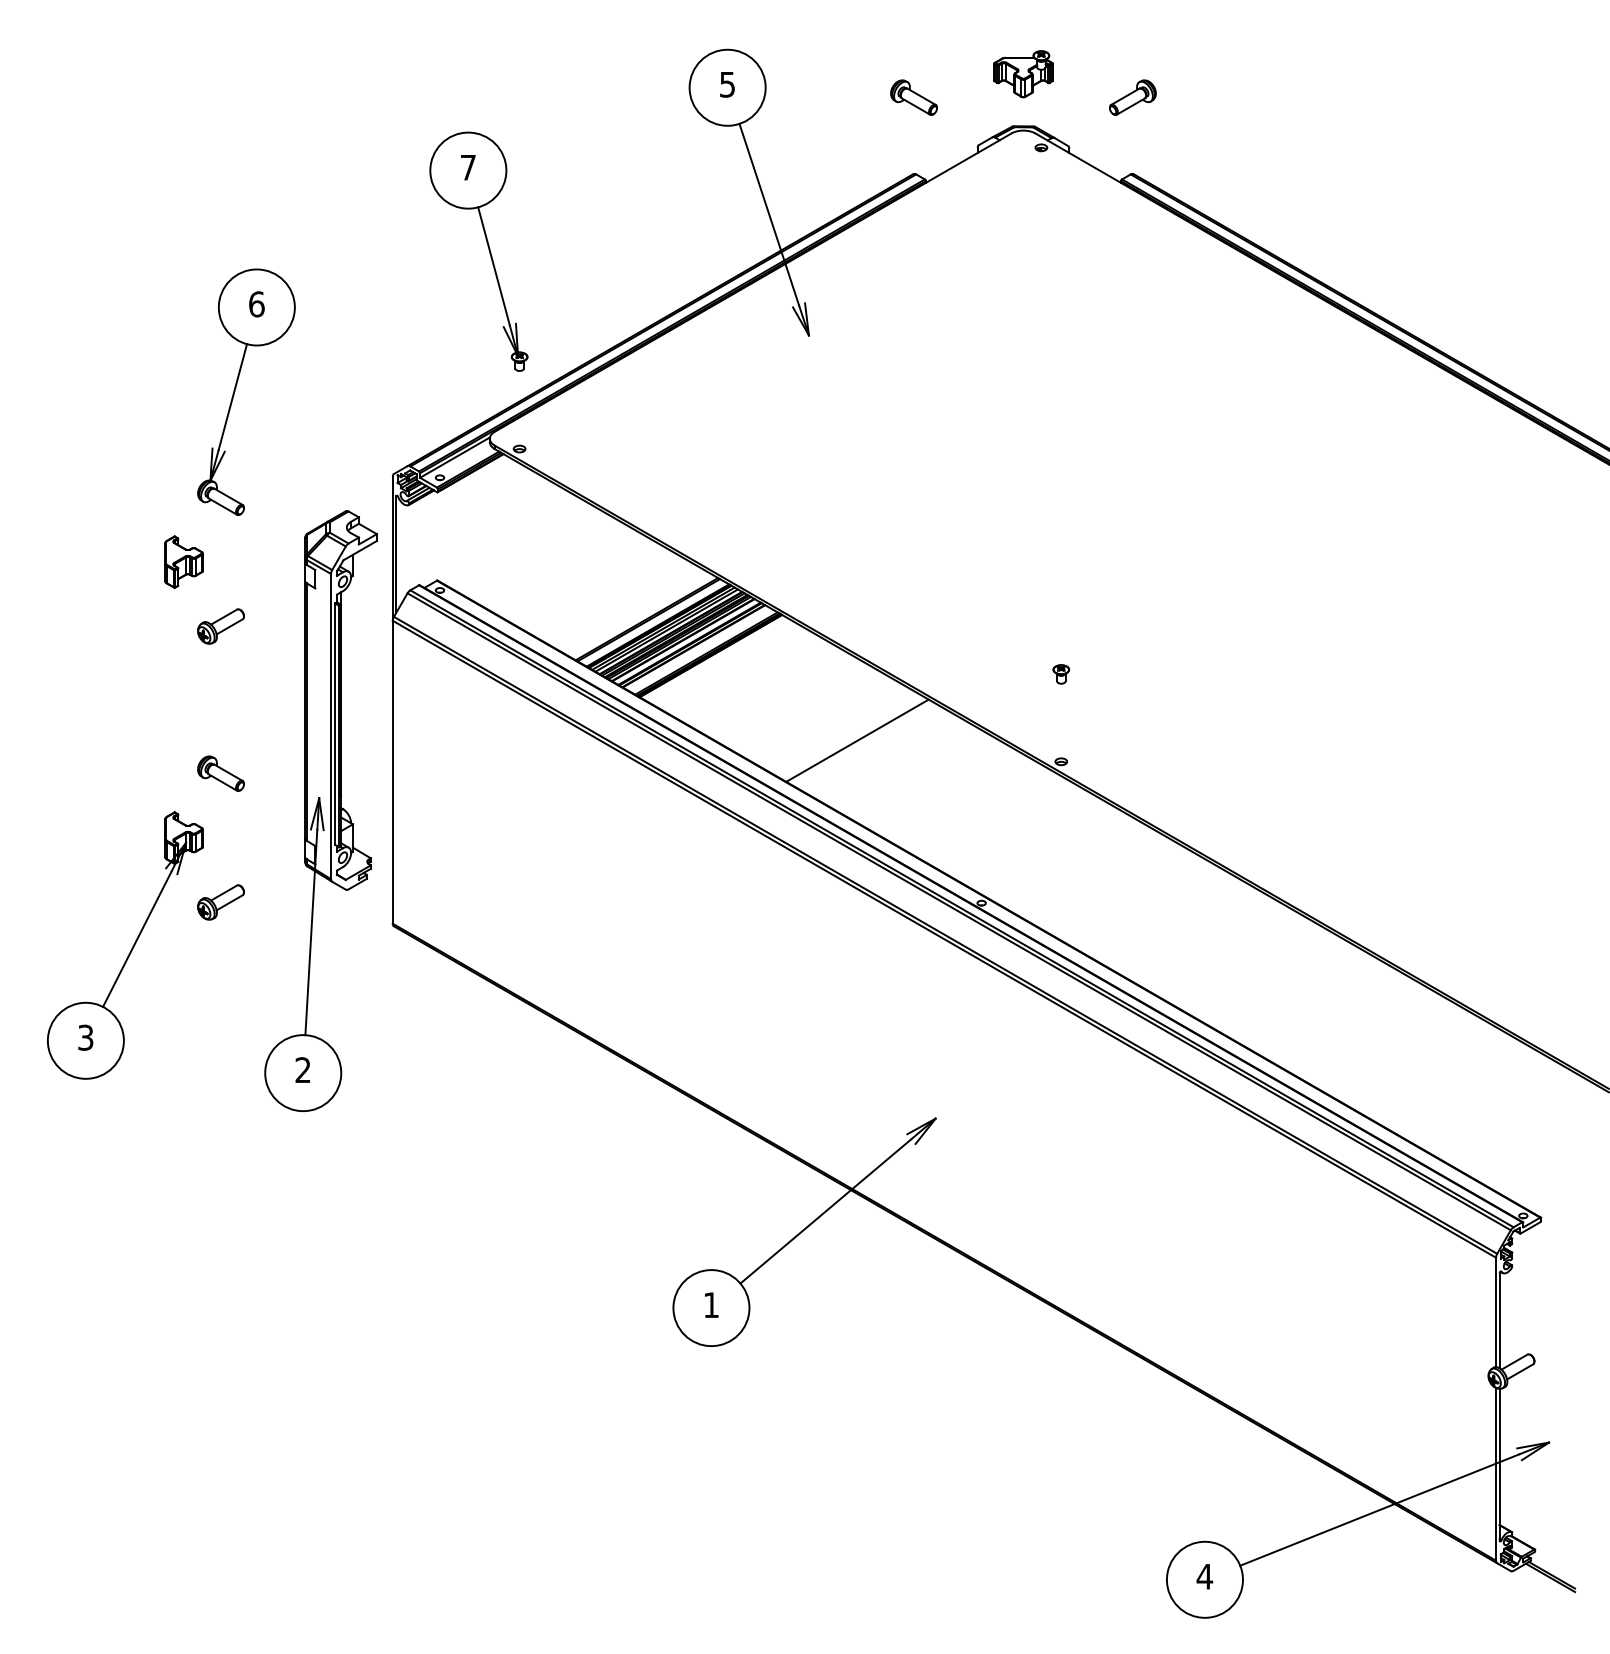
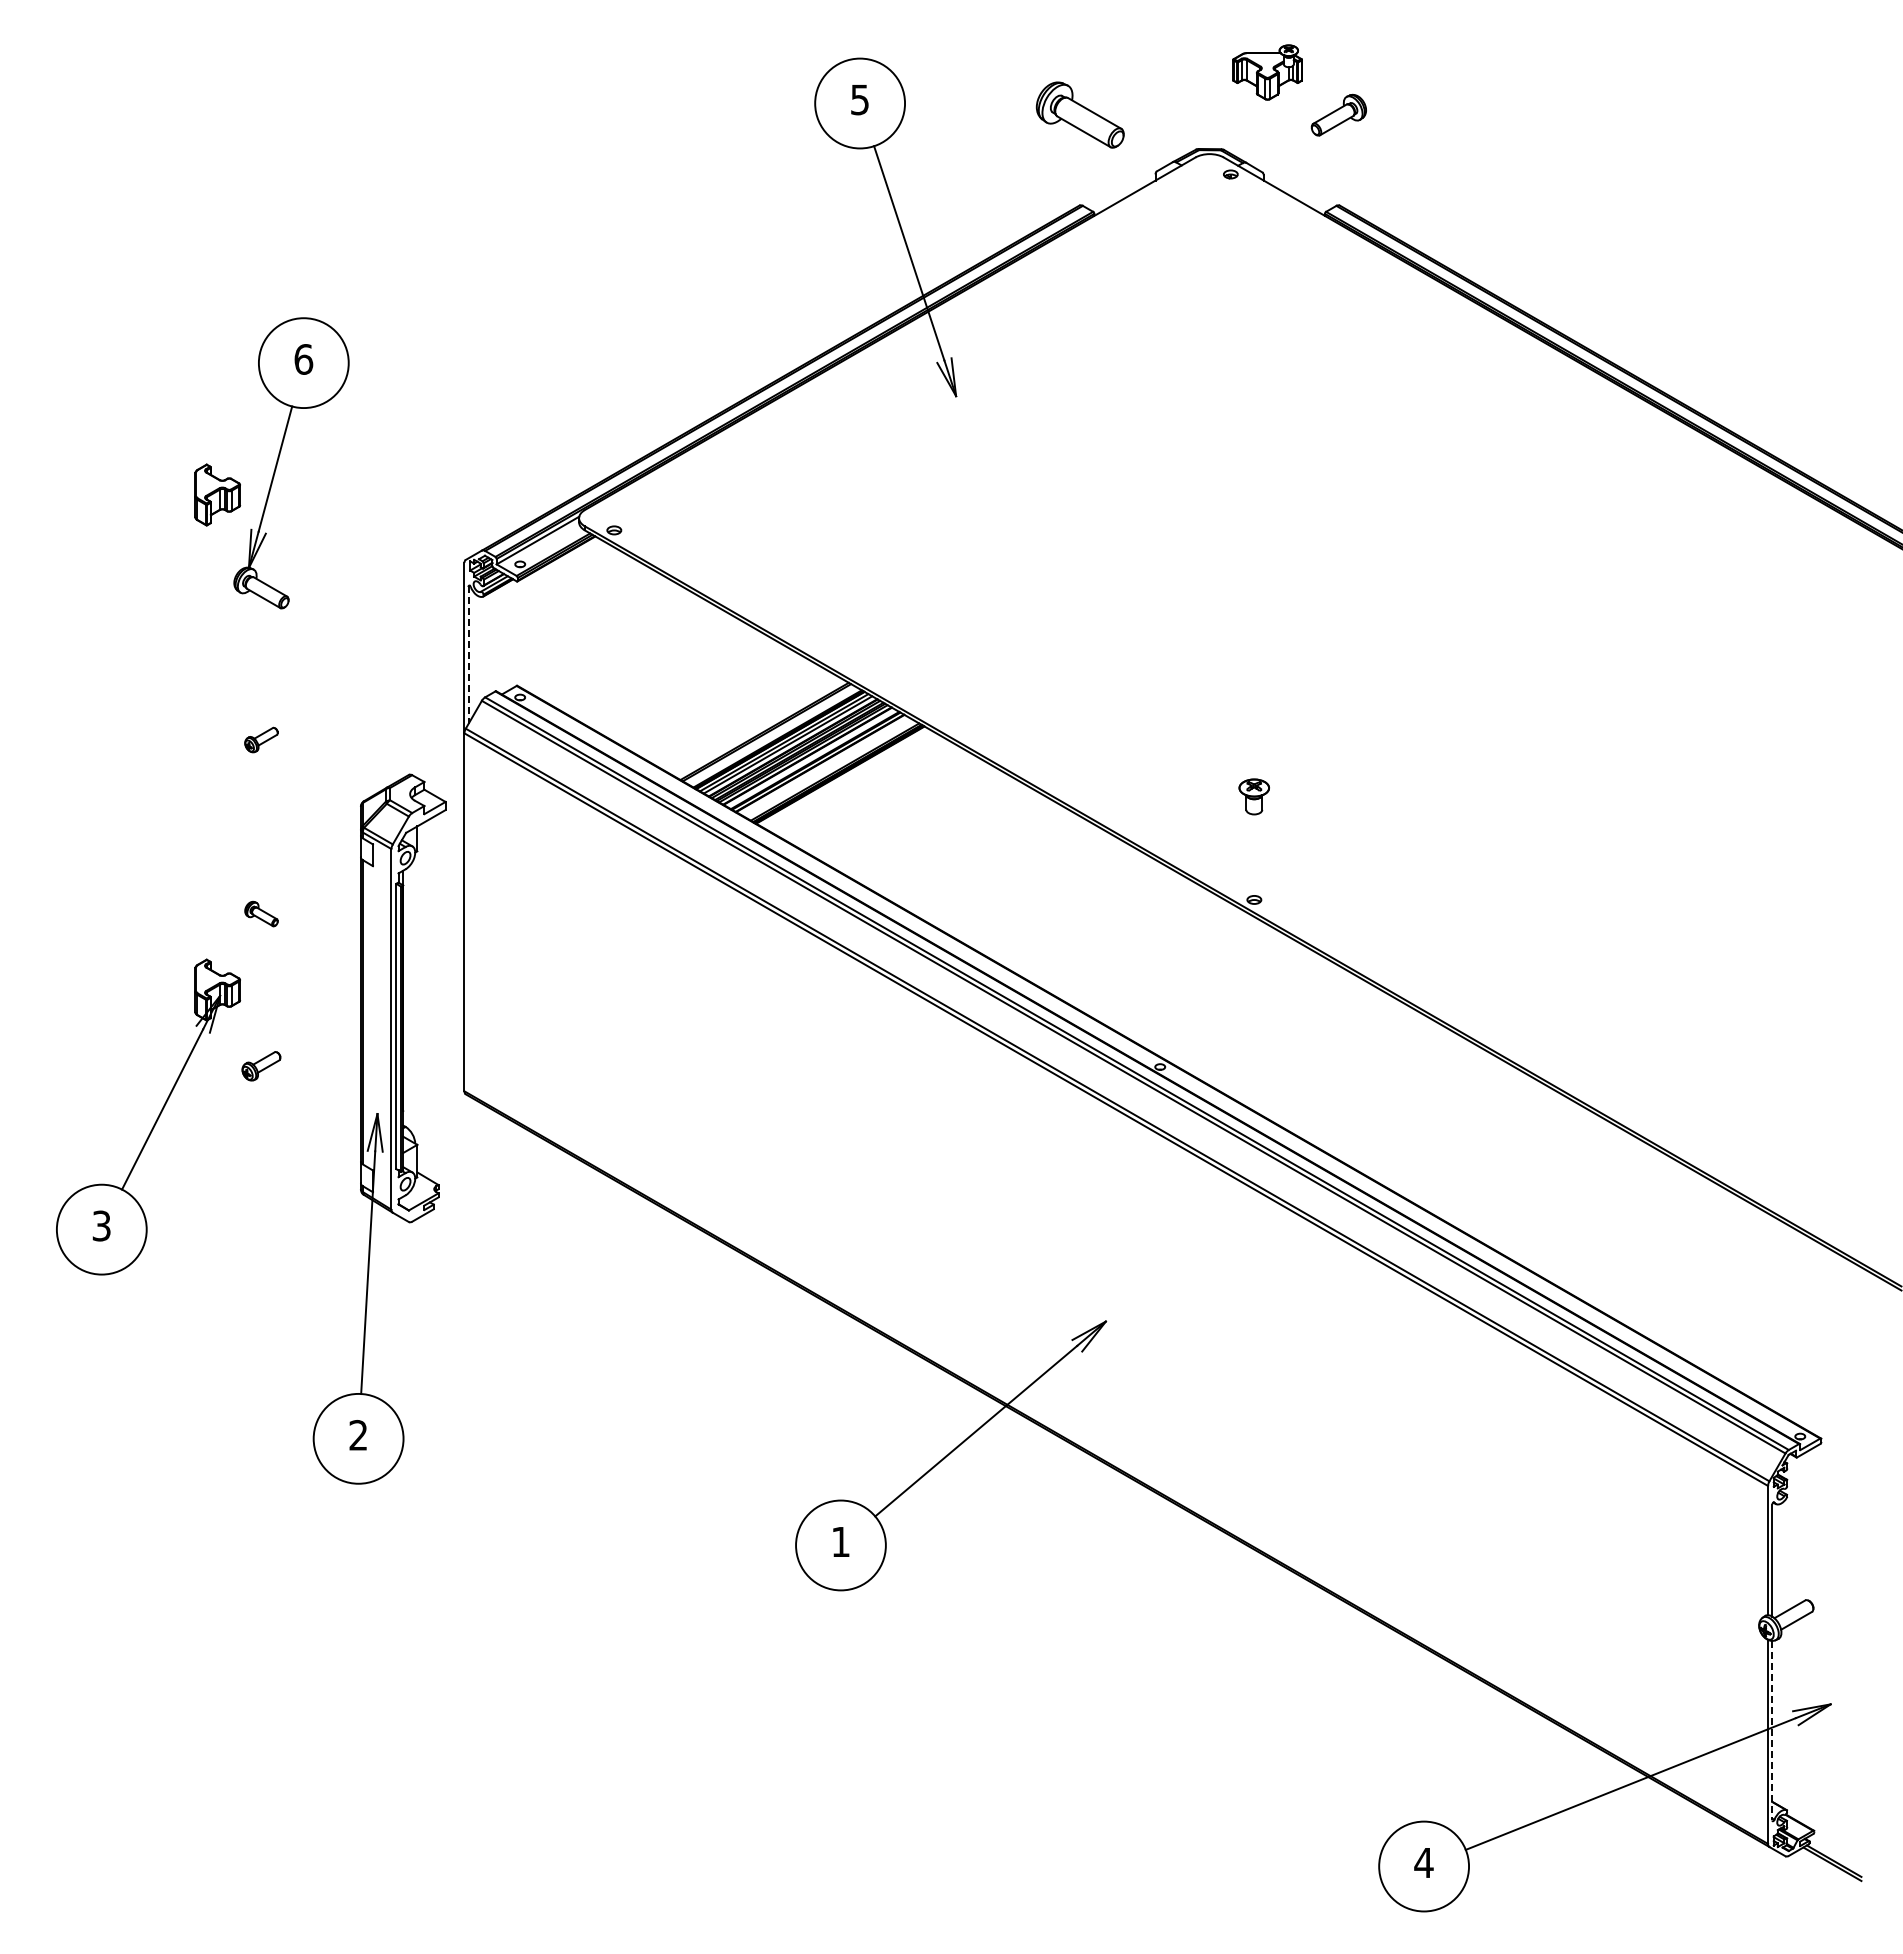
part: (1023, 74) -> (1267, 72), moved
part: (914, 97) -> (1080, 115), size x1.6
part: (488, 249) -> (577, 294), removed
line: (396, 554) -> (468, 655), solid -> dashed
part: (183, 561) -> (217, 494), moved
part: (221, 626) -> (261, 739), size x0.6
part: (1061, 674) -> (1254, 796), size x1.6
line: (857, 740) -> (1013, 874), removed
part: (221, 773) -> (261, 913), size x0.6
part: (320, 810) -> (379, 1128), moved
part: (221, 902) -> (261, 1066), size x0.7
line: (1499, 1464) -> (1772, 1730), solid -> dashed

